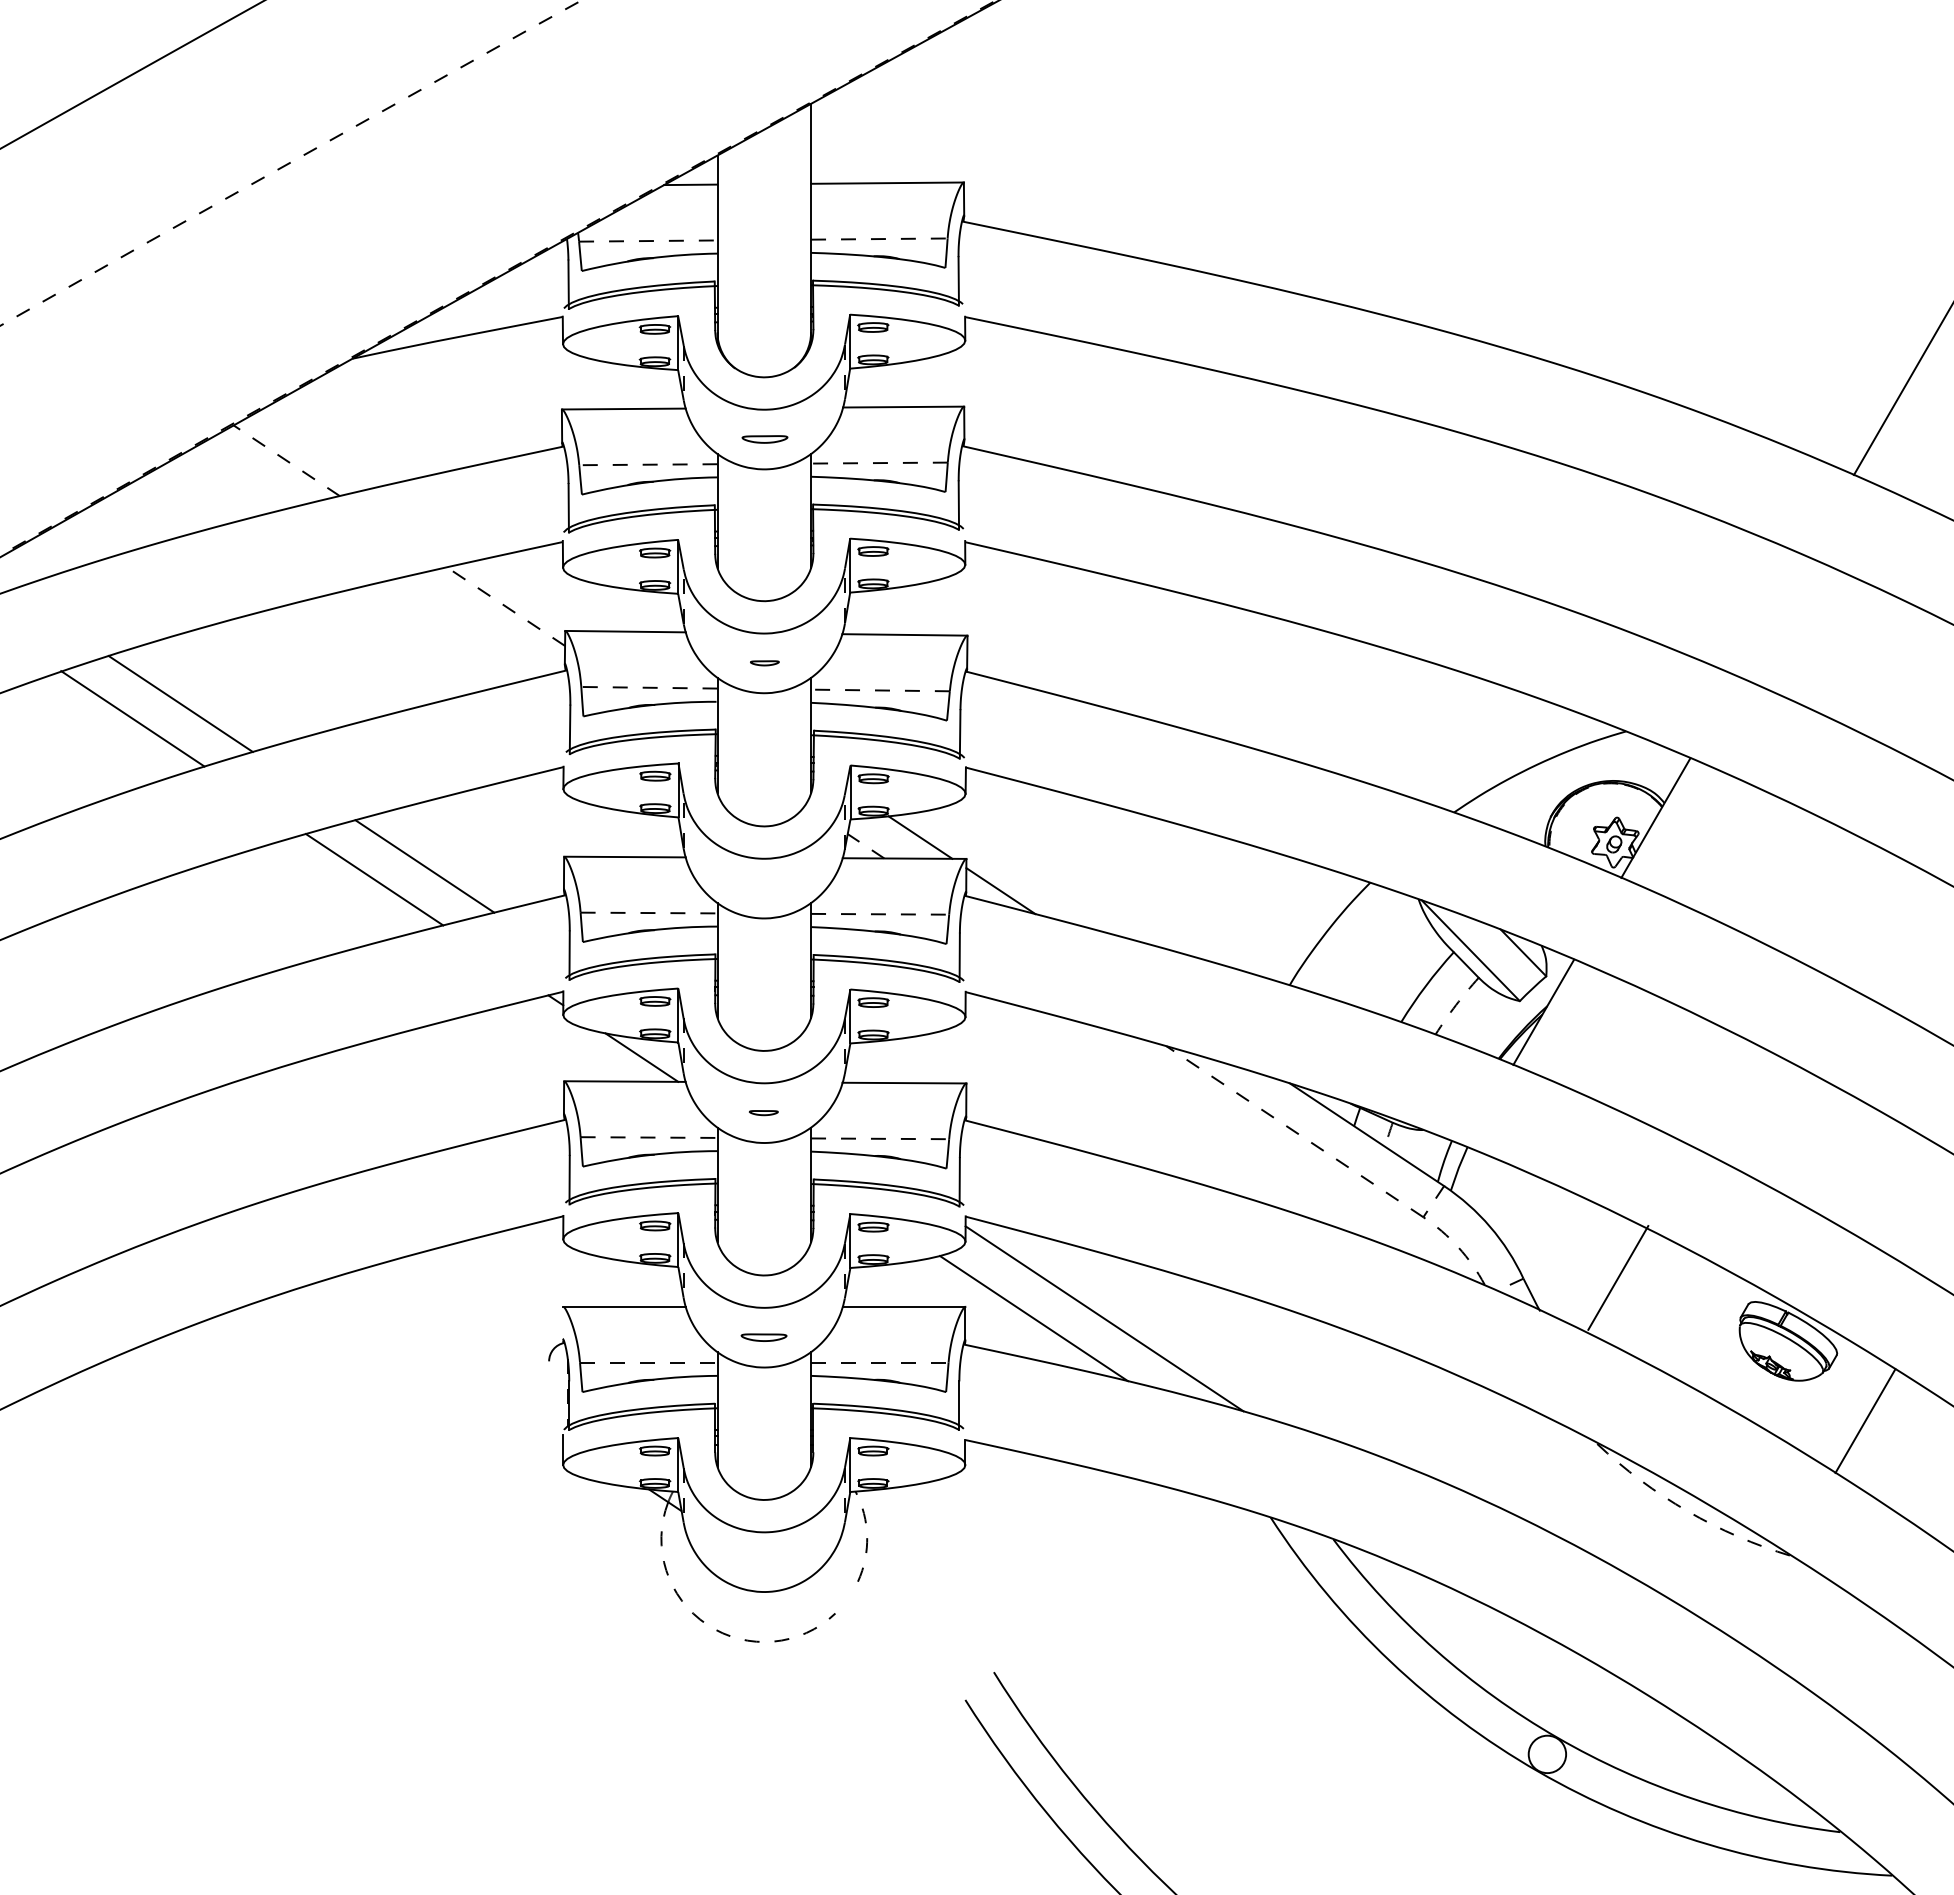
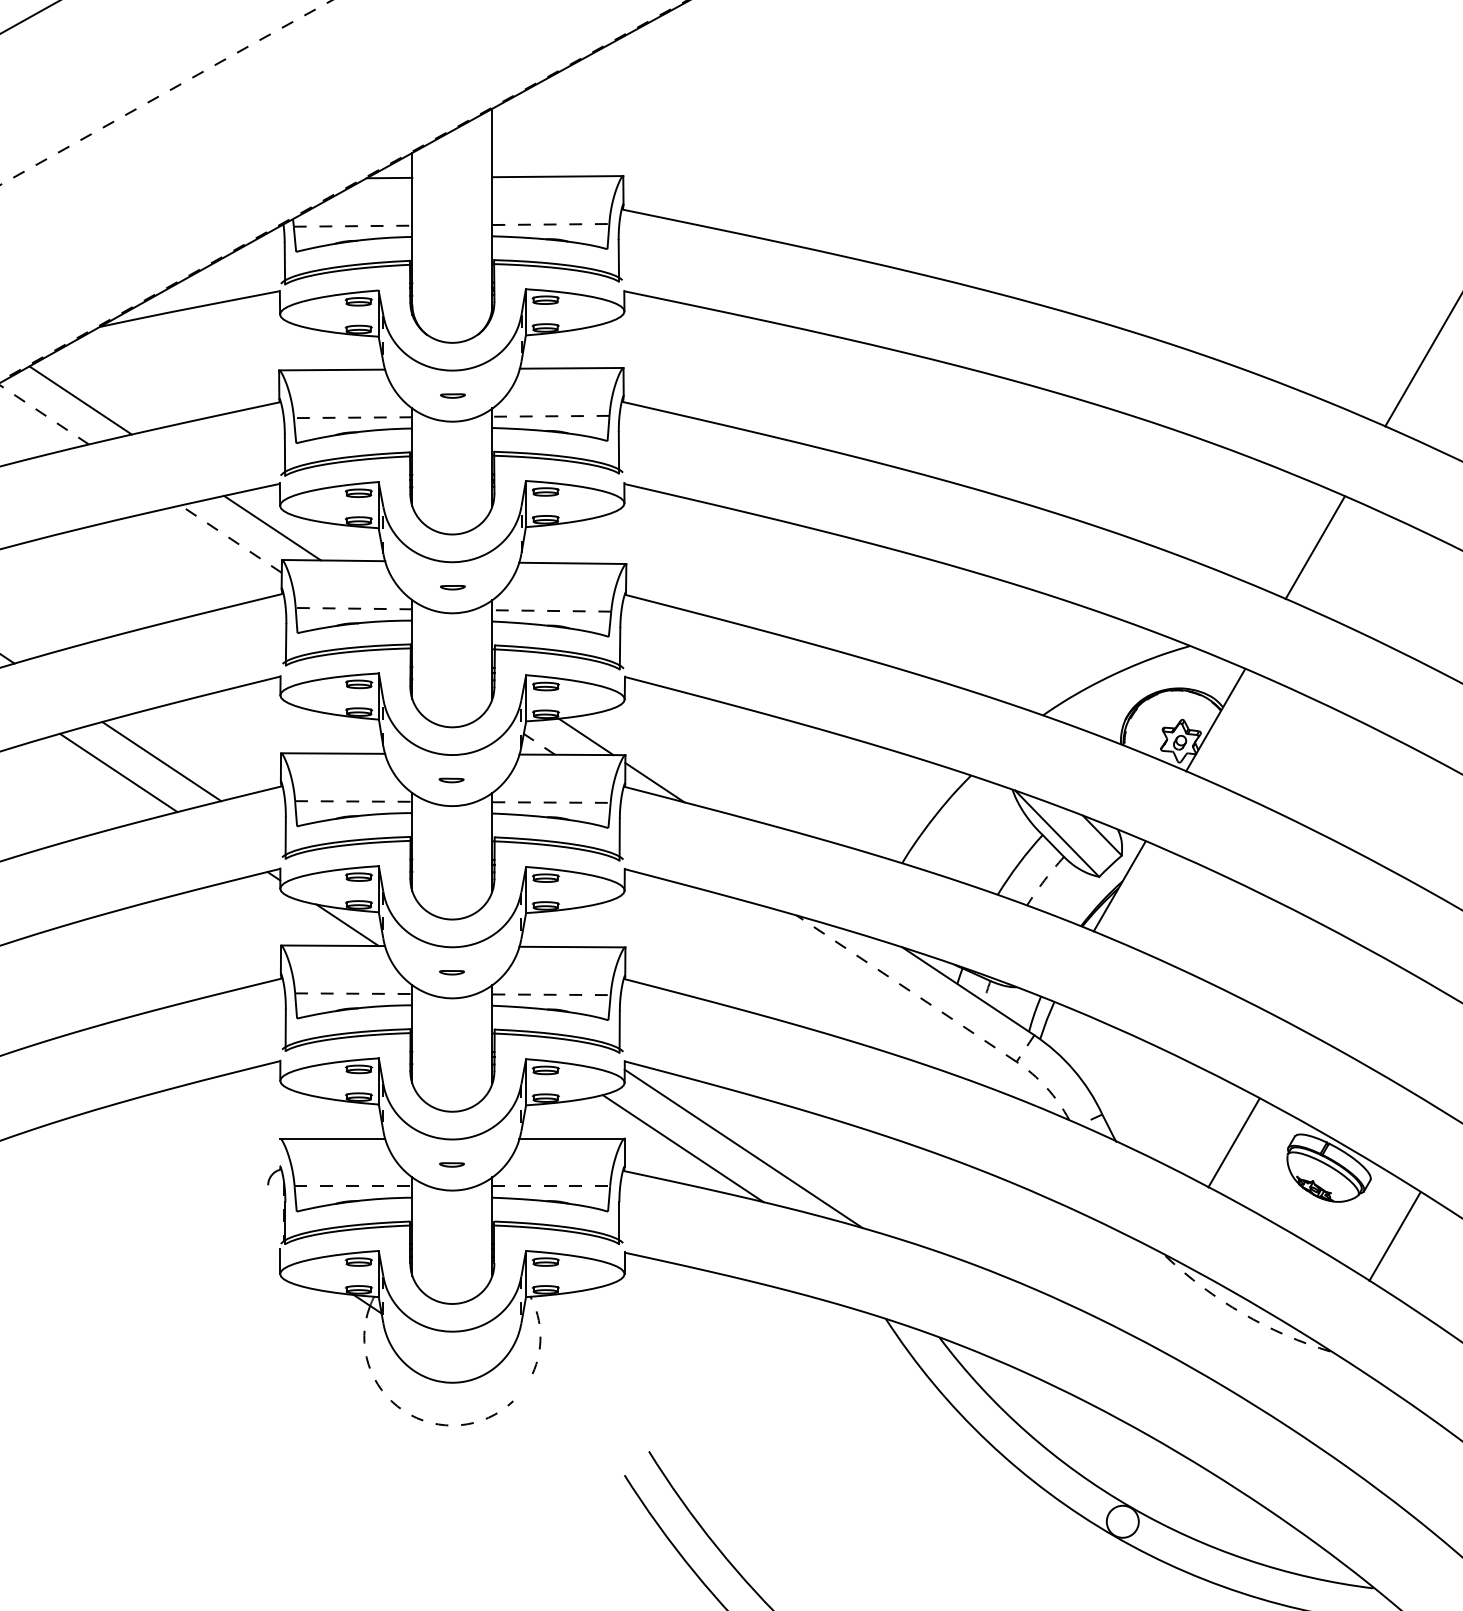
part: (764, 439) -> (452, 396), size x0.62
line: (329, 444) -> (80, 400), added
line: (553, 593) -> (271, 527), added
line: (1771, 616) -> (1314, 547), added
part: (763, 888) -> (451, 780), added
line: (1618, 1277) -> (1234, 1142), moved
part: (763, 1337) -> (451, 1164), size x0.62

